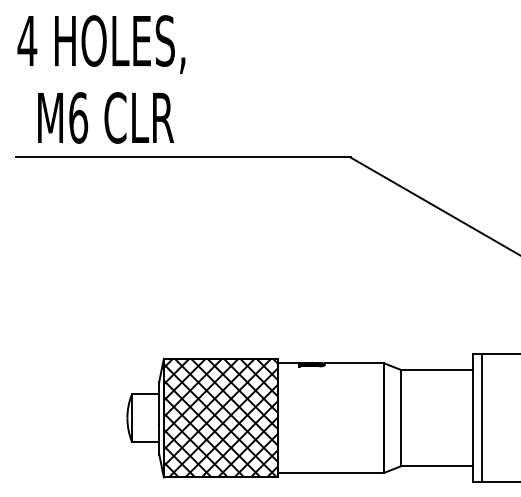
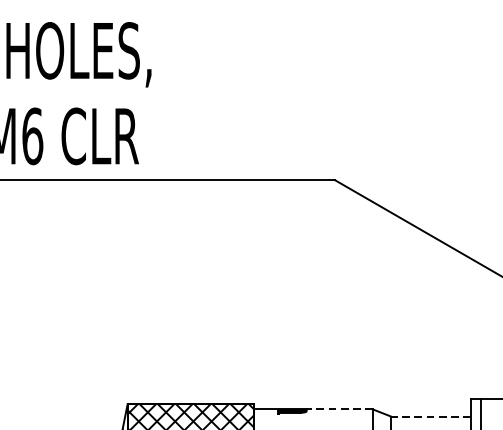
line: (354, 363) -> (339, 409), solid -> dashed
line: (436, 370) -> (430, 417), solid -> dashed

